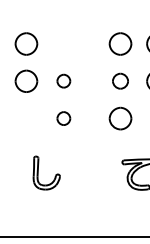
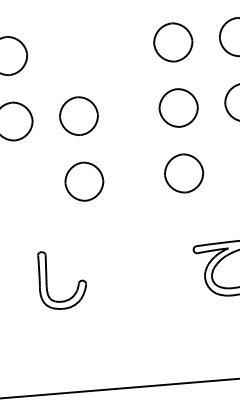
part: (63, 80) -> (78, 114), size x1.67
part: (120, 80) -> (178, 106), size x1.43
part: (63, 118) -> (83, 181), size x1.67

